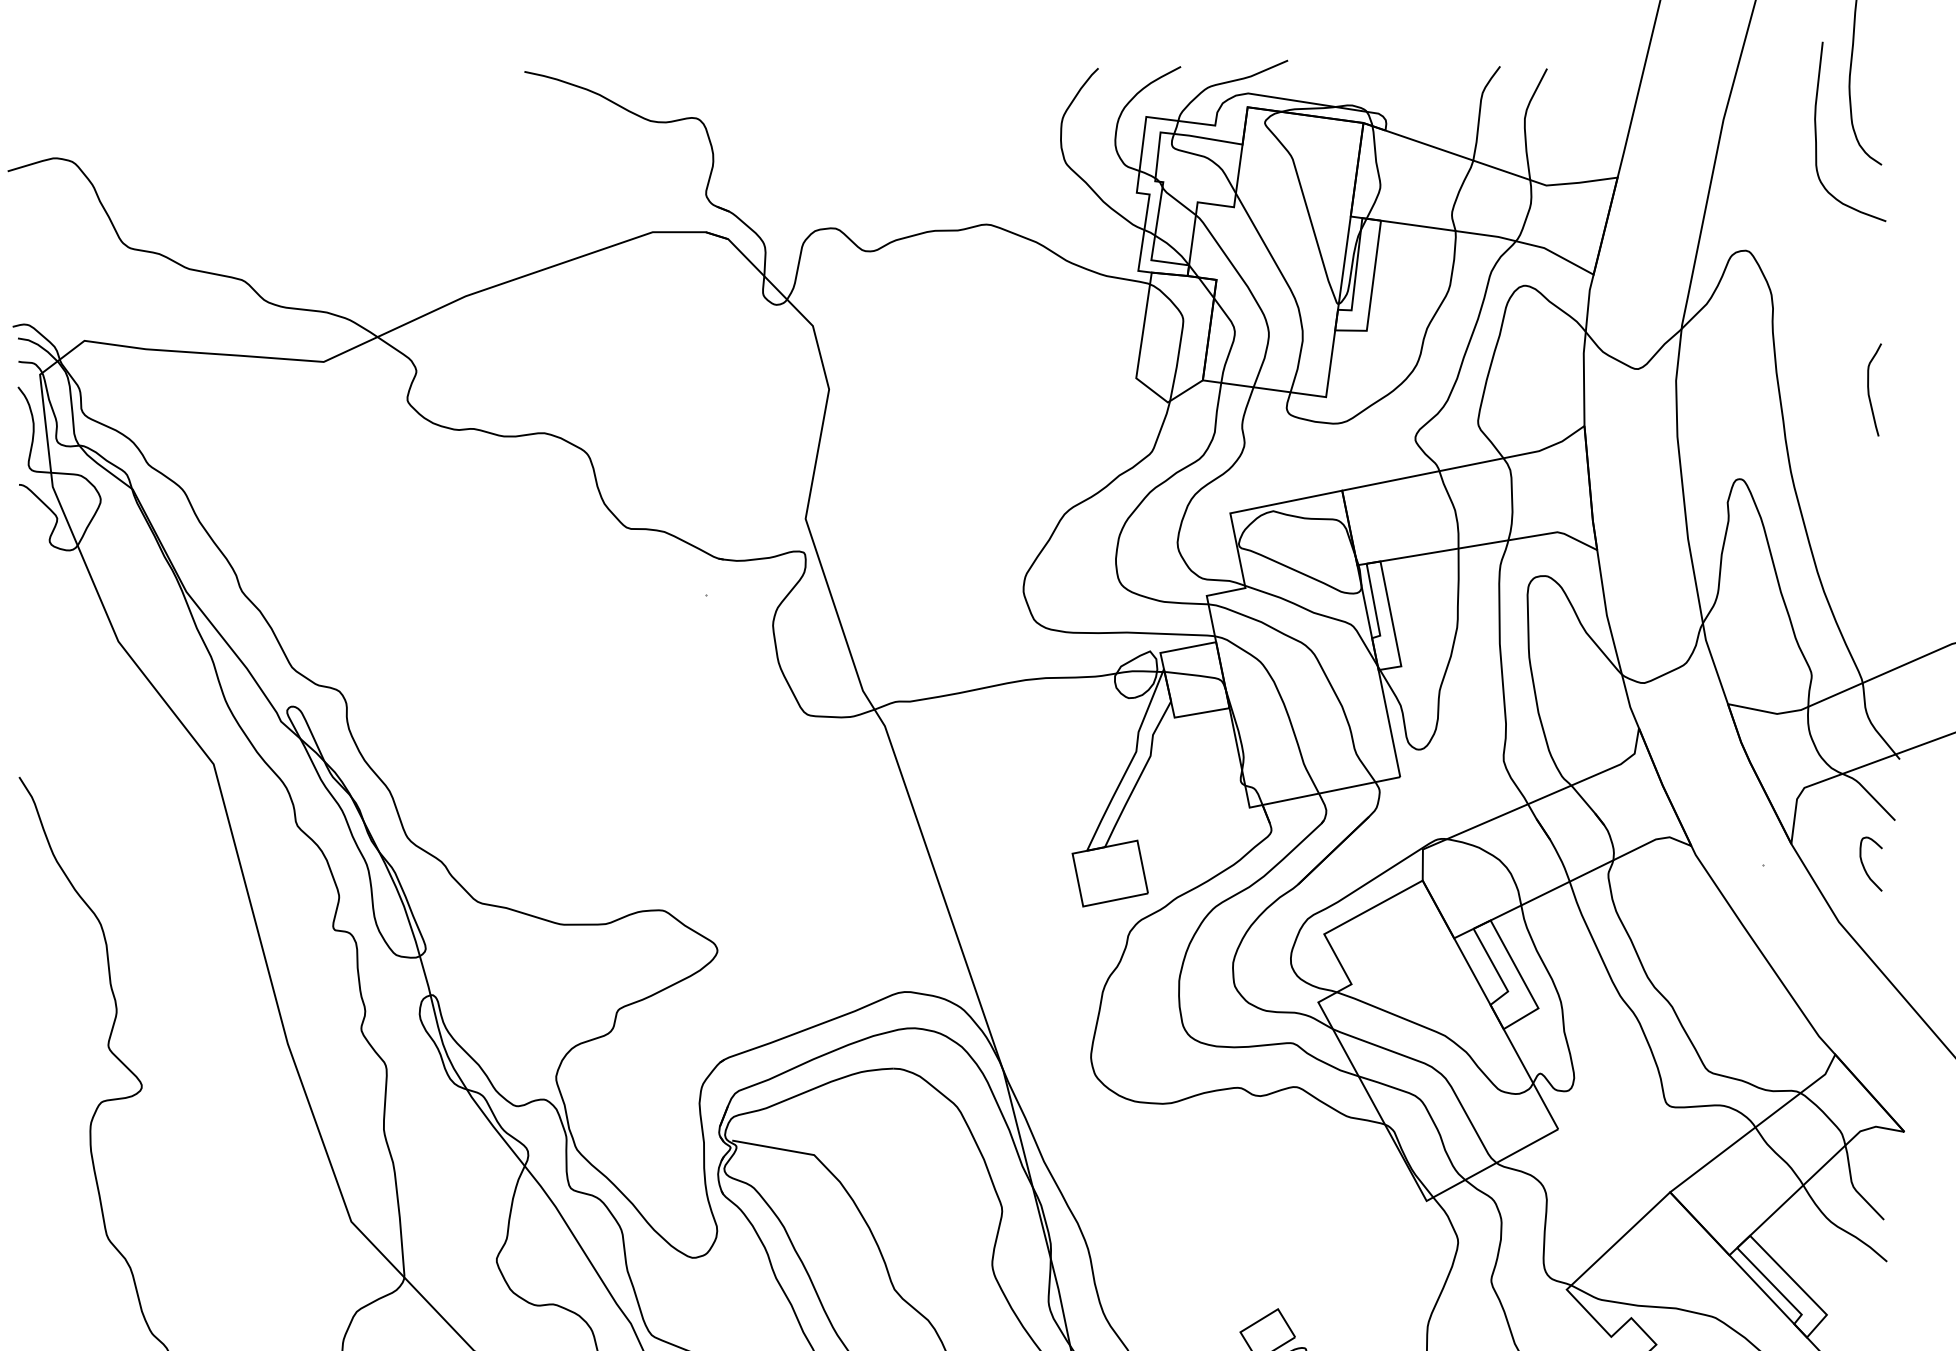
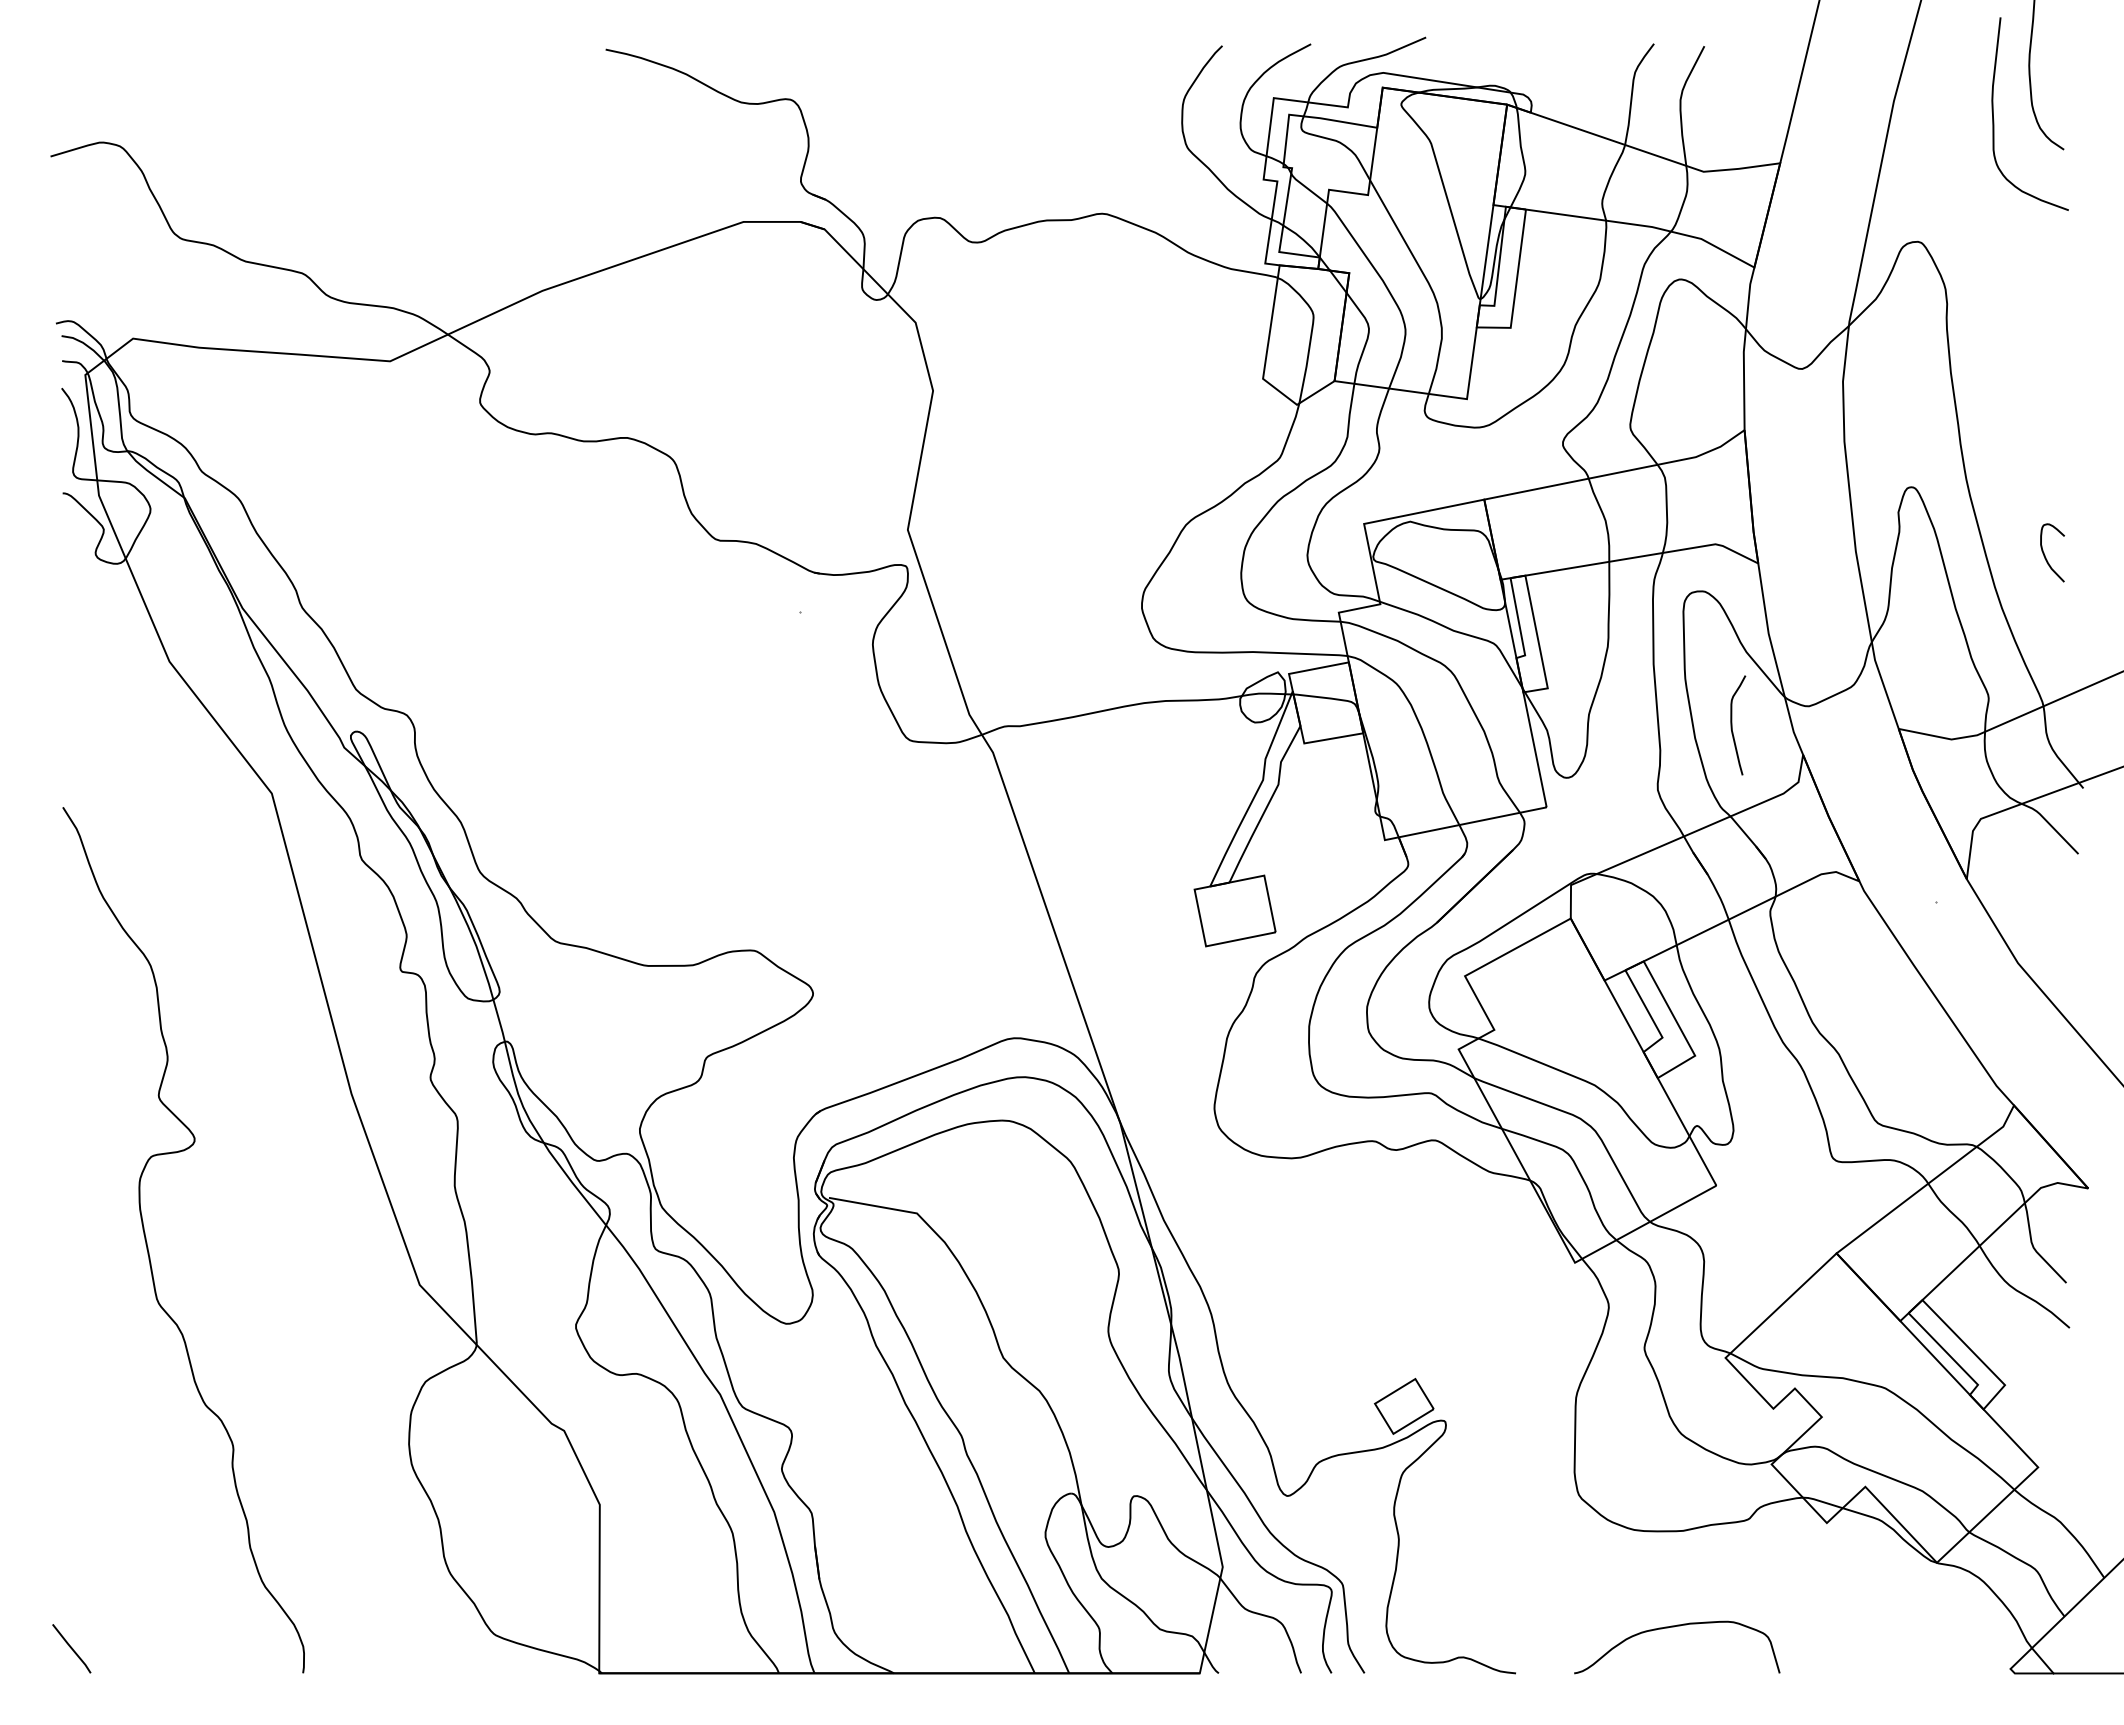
curve: (1869, 390) -> (1732, 725), moved
curve: (1864, 866) -> (2045, 555), moved

